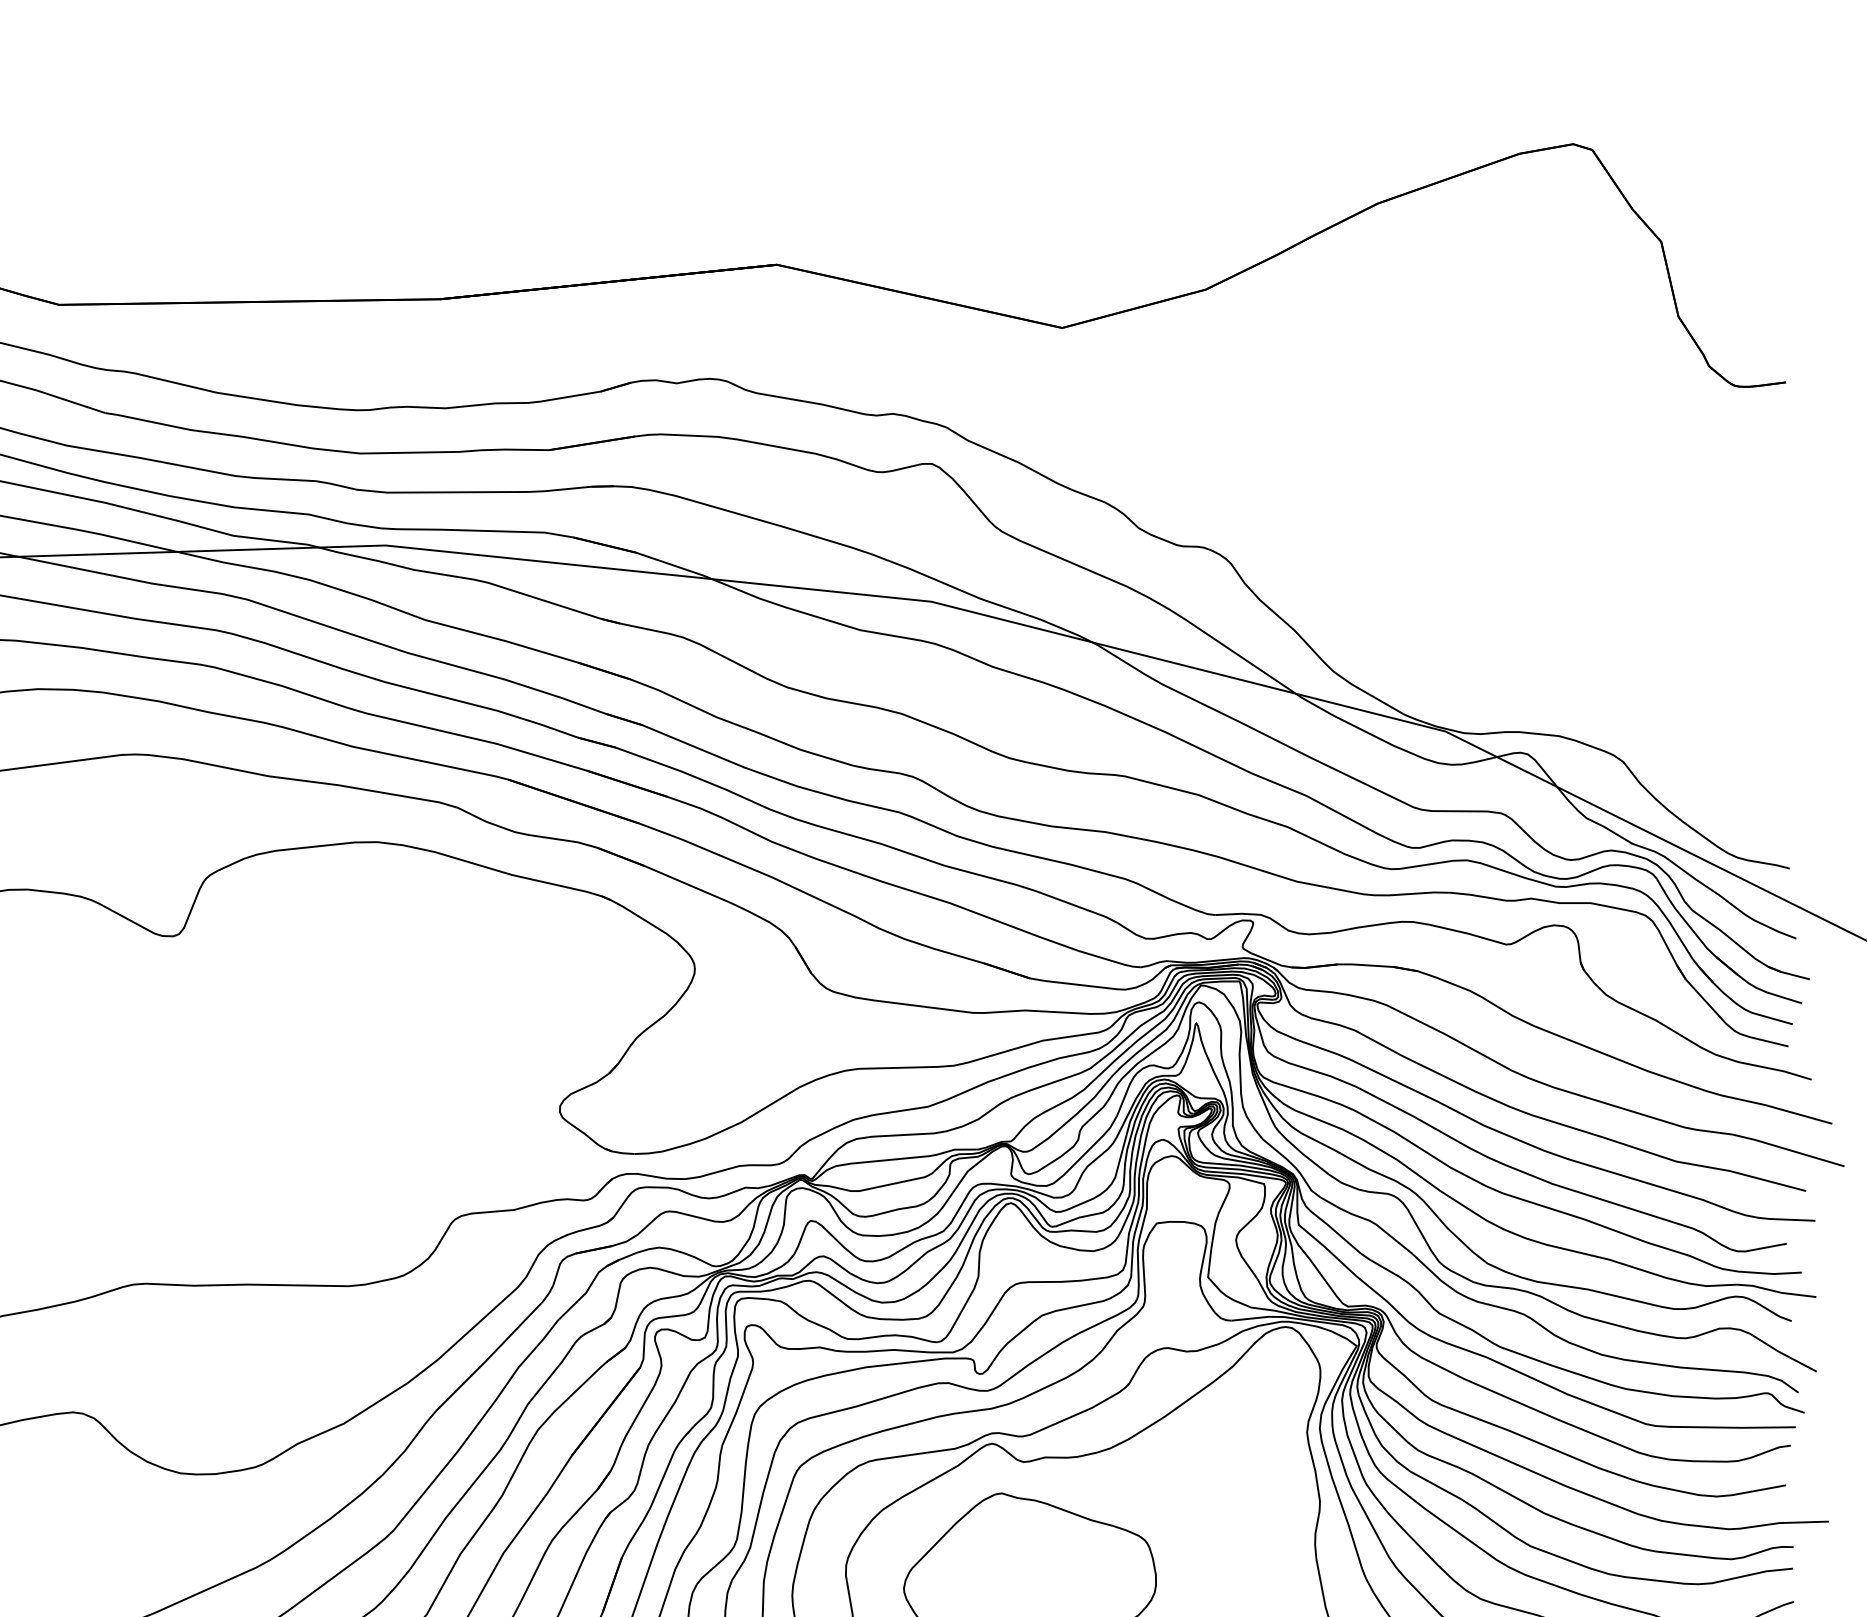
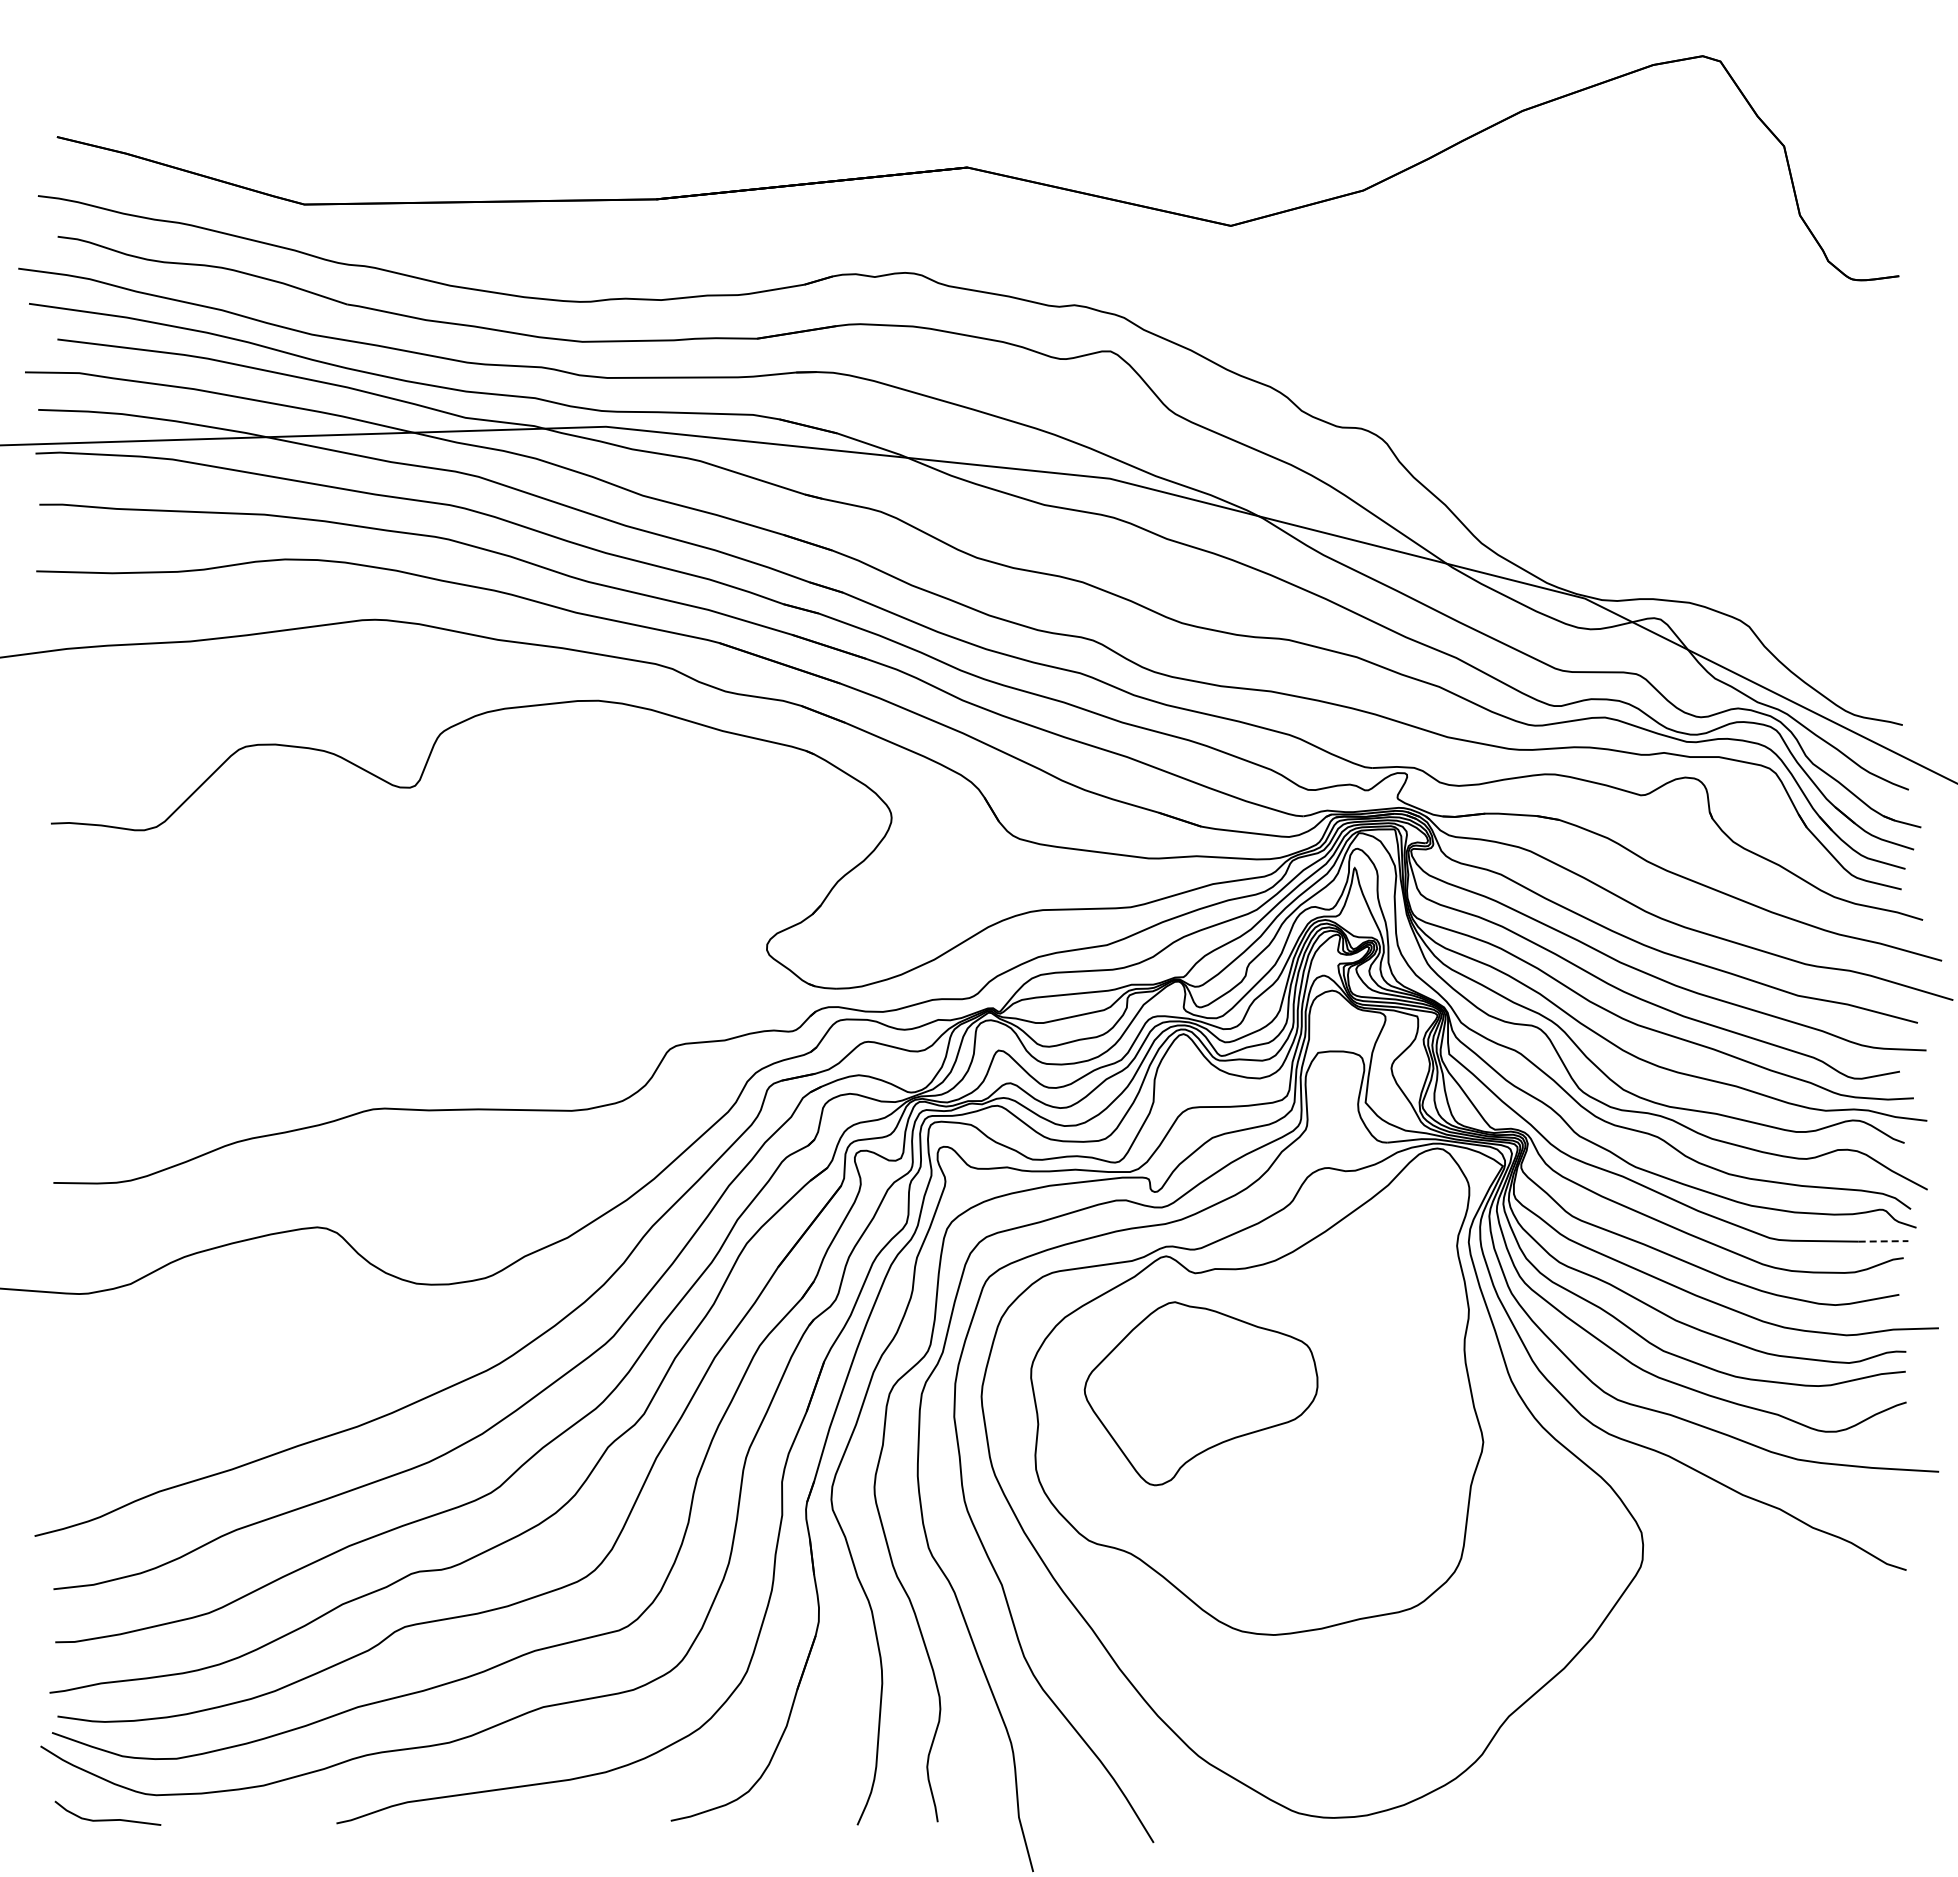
line: (1768, 1427) -> (1883, 1241), solid -> dashed

